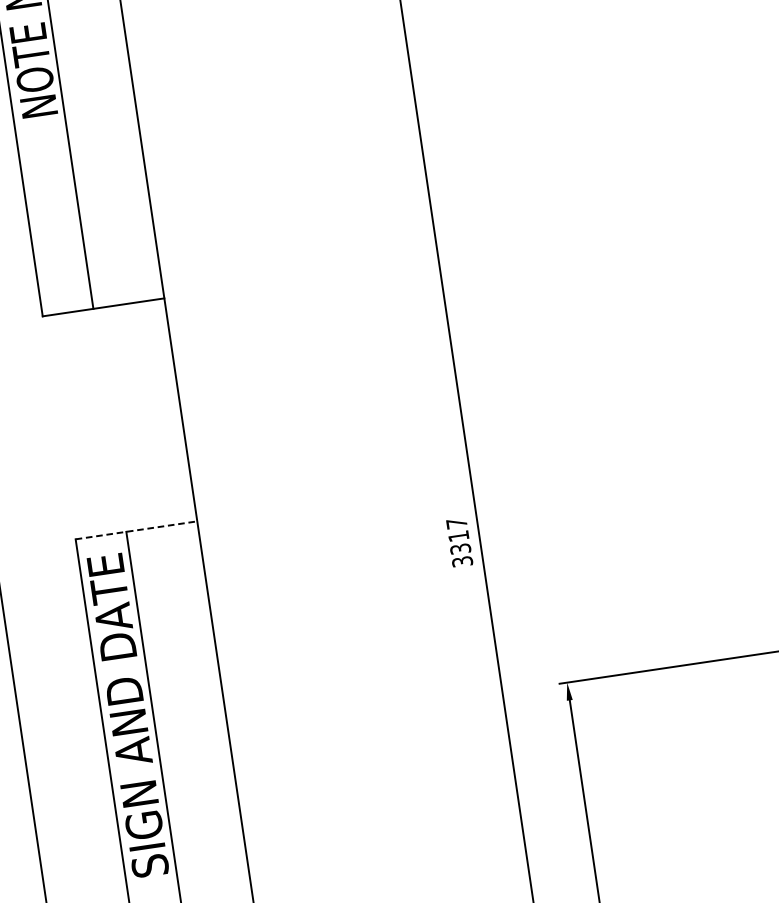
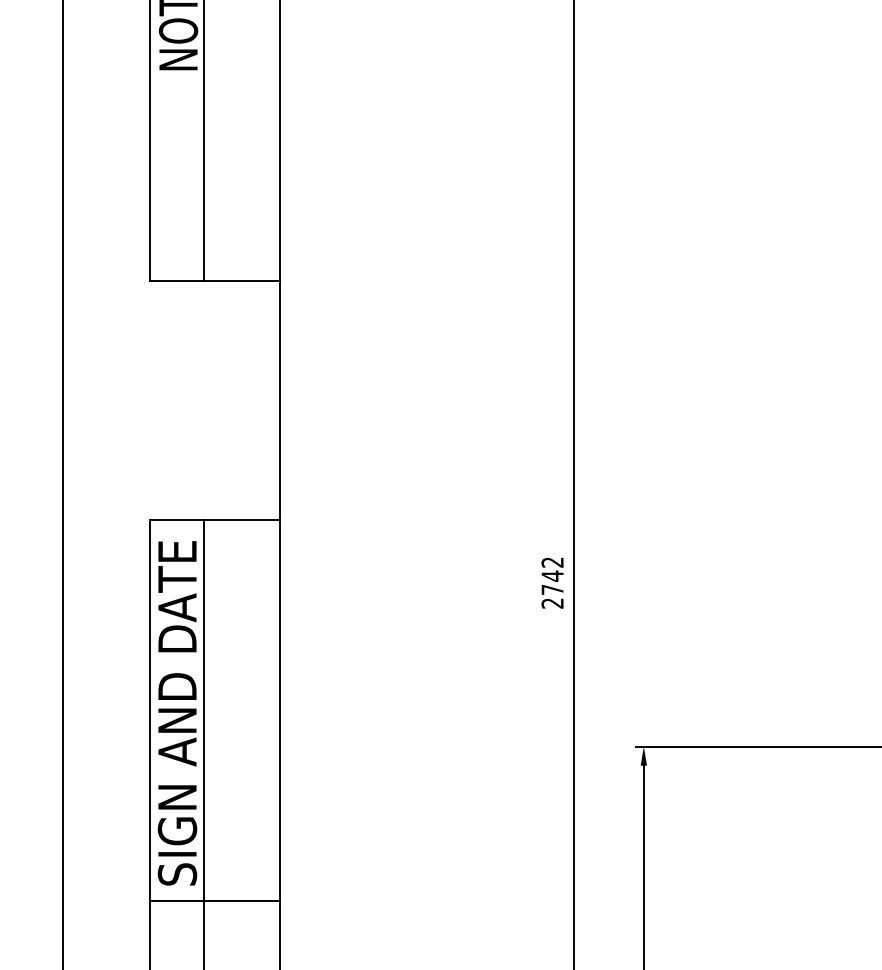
line: (136, 529) -> (215, 519), dashed -> solid
text: (459, 542) -> (552, 582), 3317 -> 2742
line: (188, 885) -> (214, 900), added

